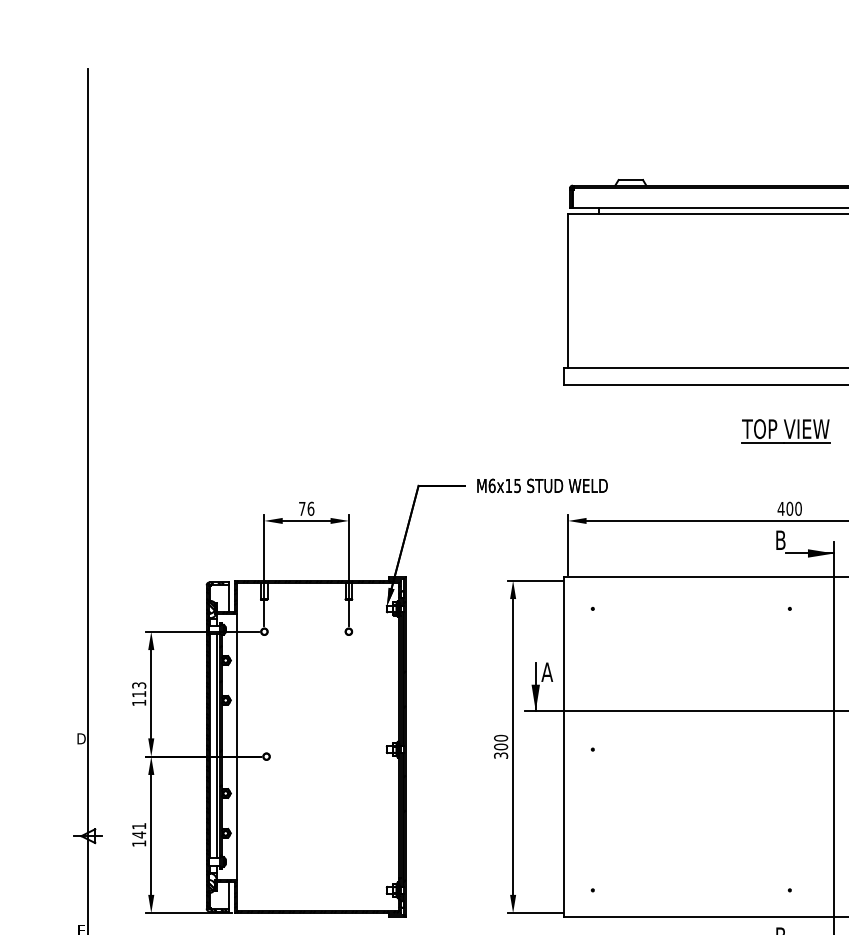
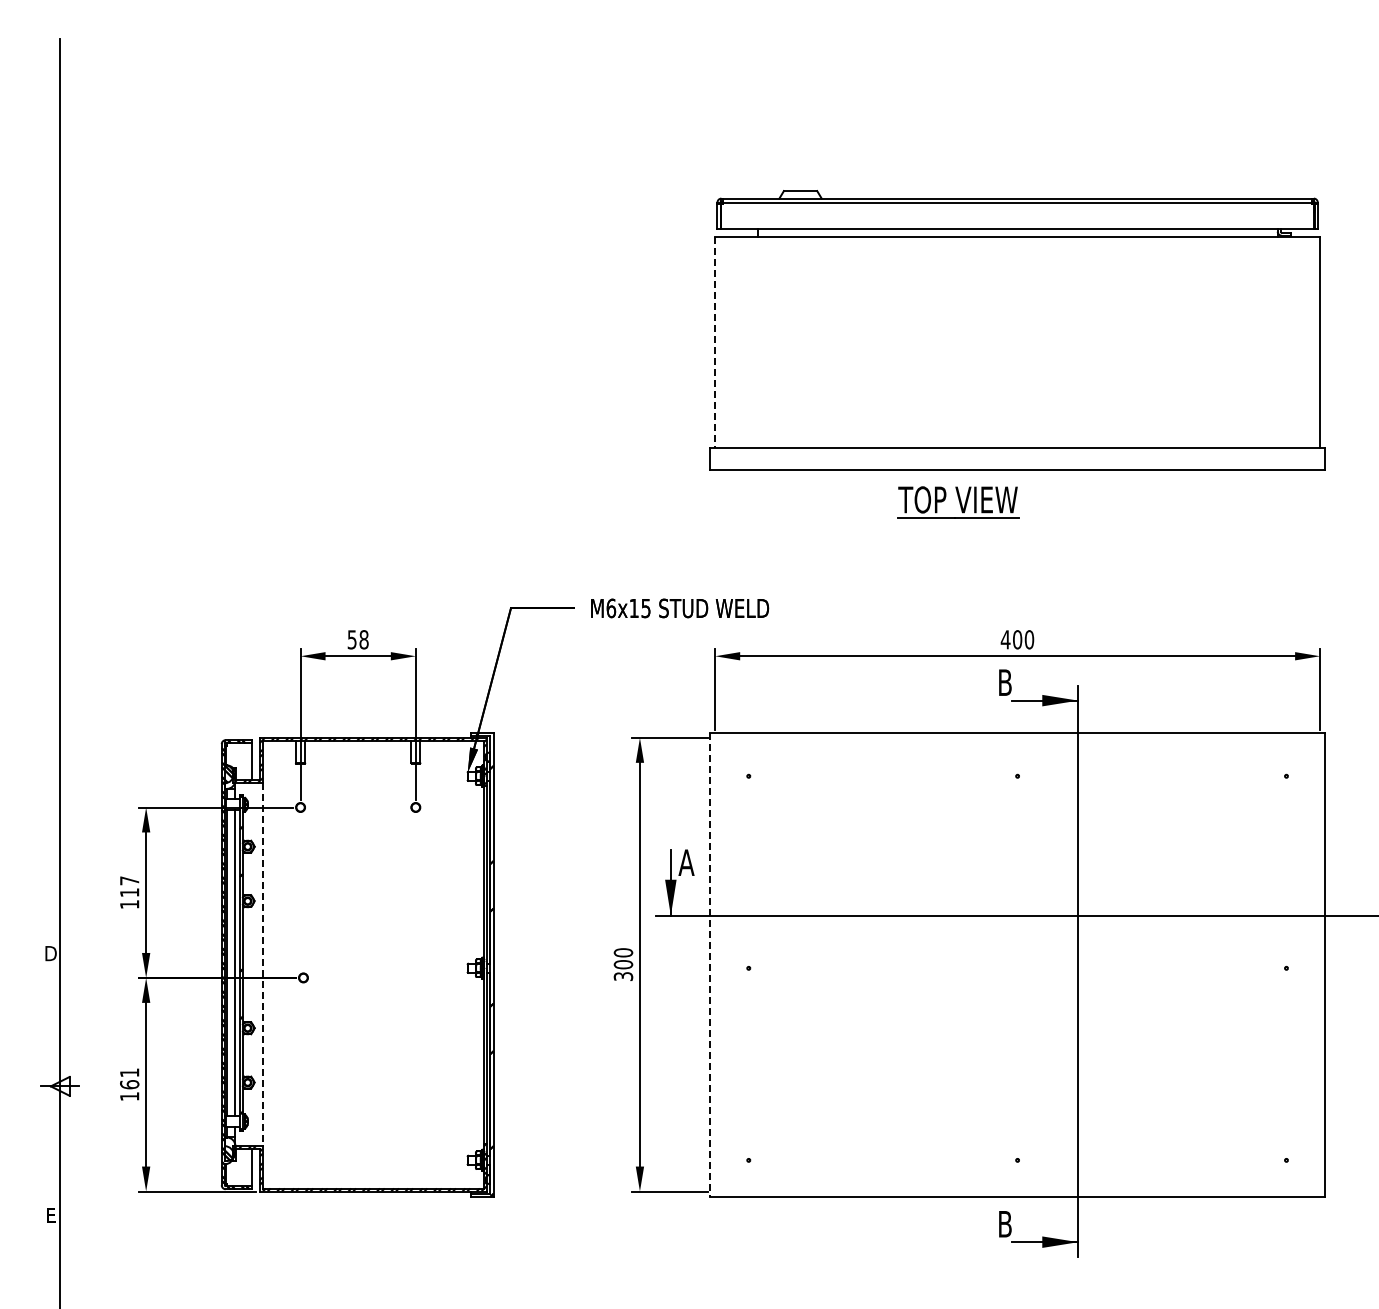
line: (568, 291) -> (715, 342), solid -> dashed
part: (786, 430) -> (958, 502), moved
text: (306, 508) -> (357, 639), 76 -> 58
text: (139, 685) -> (129, 880), 113 -> 117
line: (236, 747) -> (262, 965), solid -> dashed
line: (564, 747) -> (709, 965), solid -> dashed
text: (139, 834) -> (129, 1084), 141 -> 161

